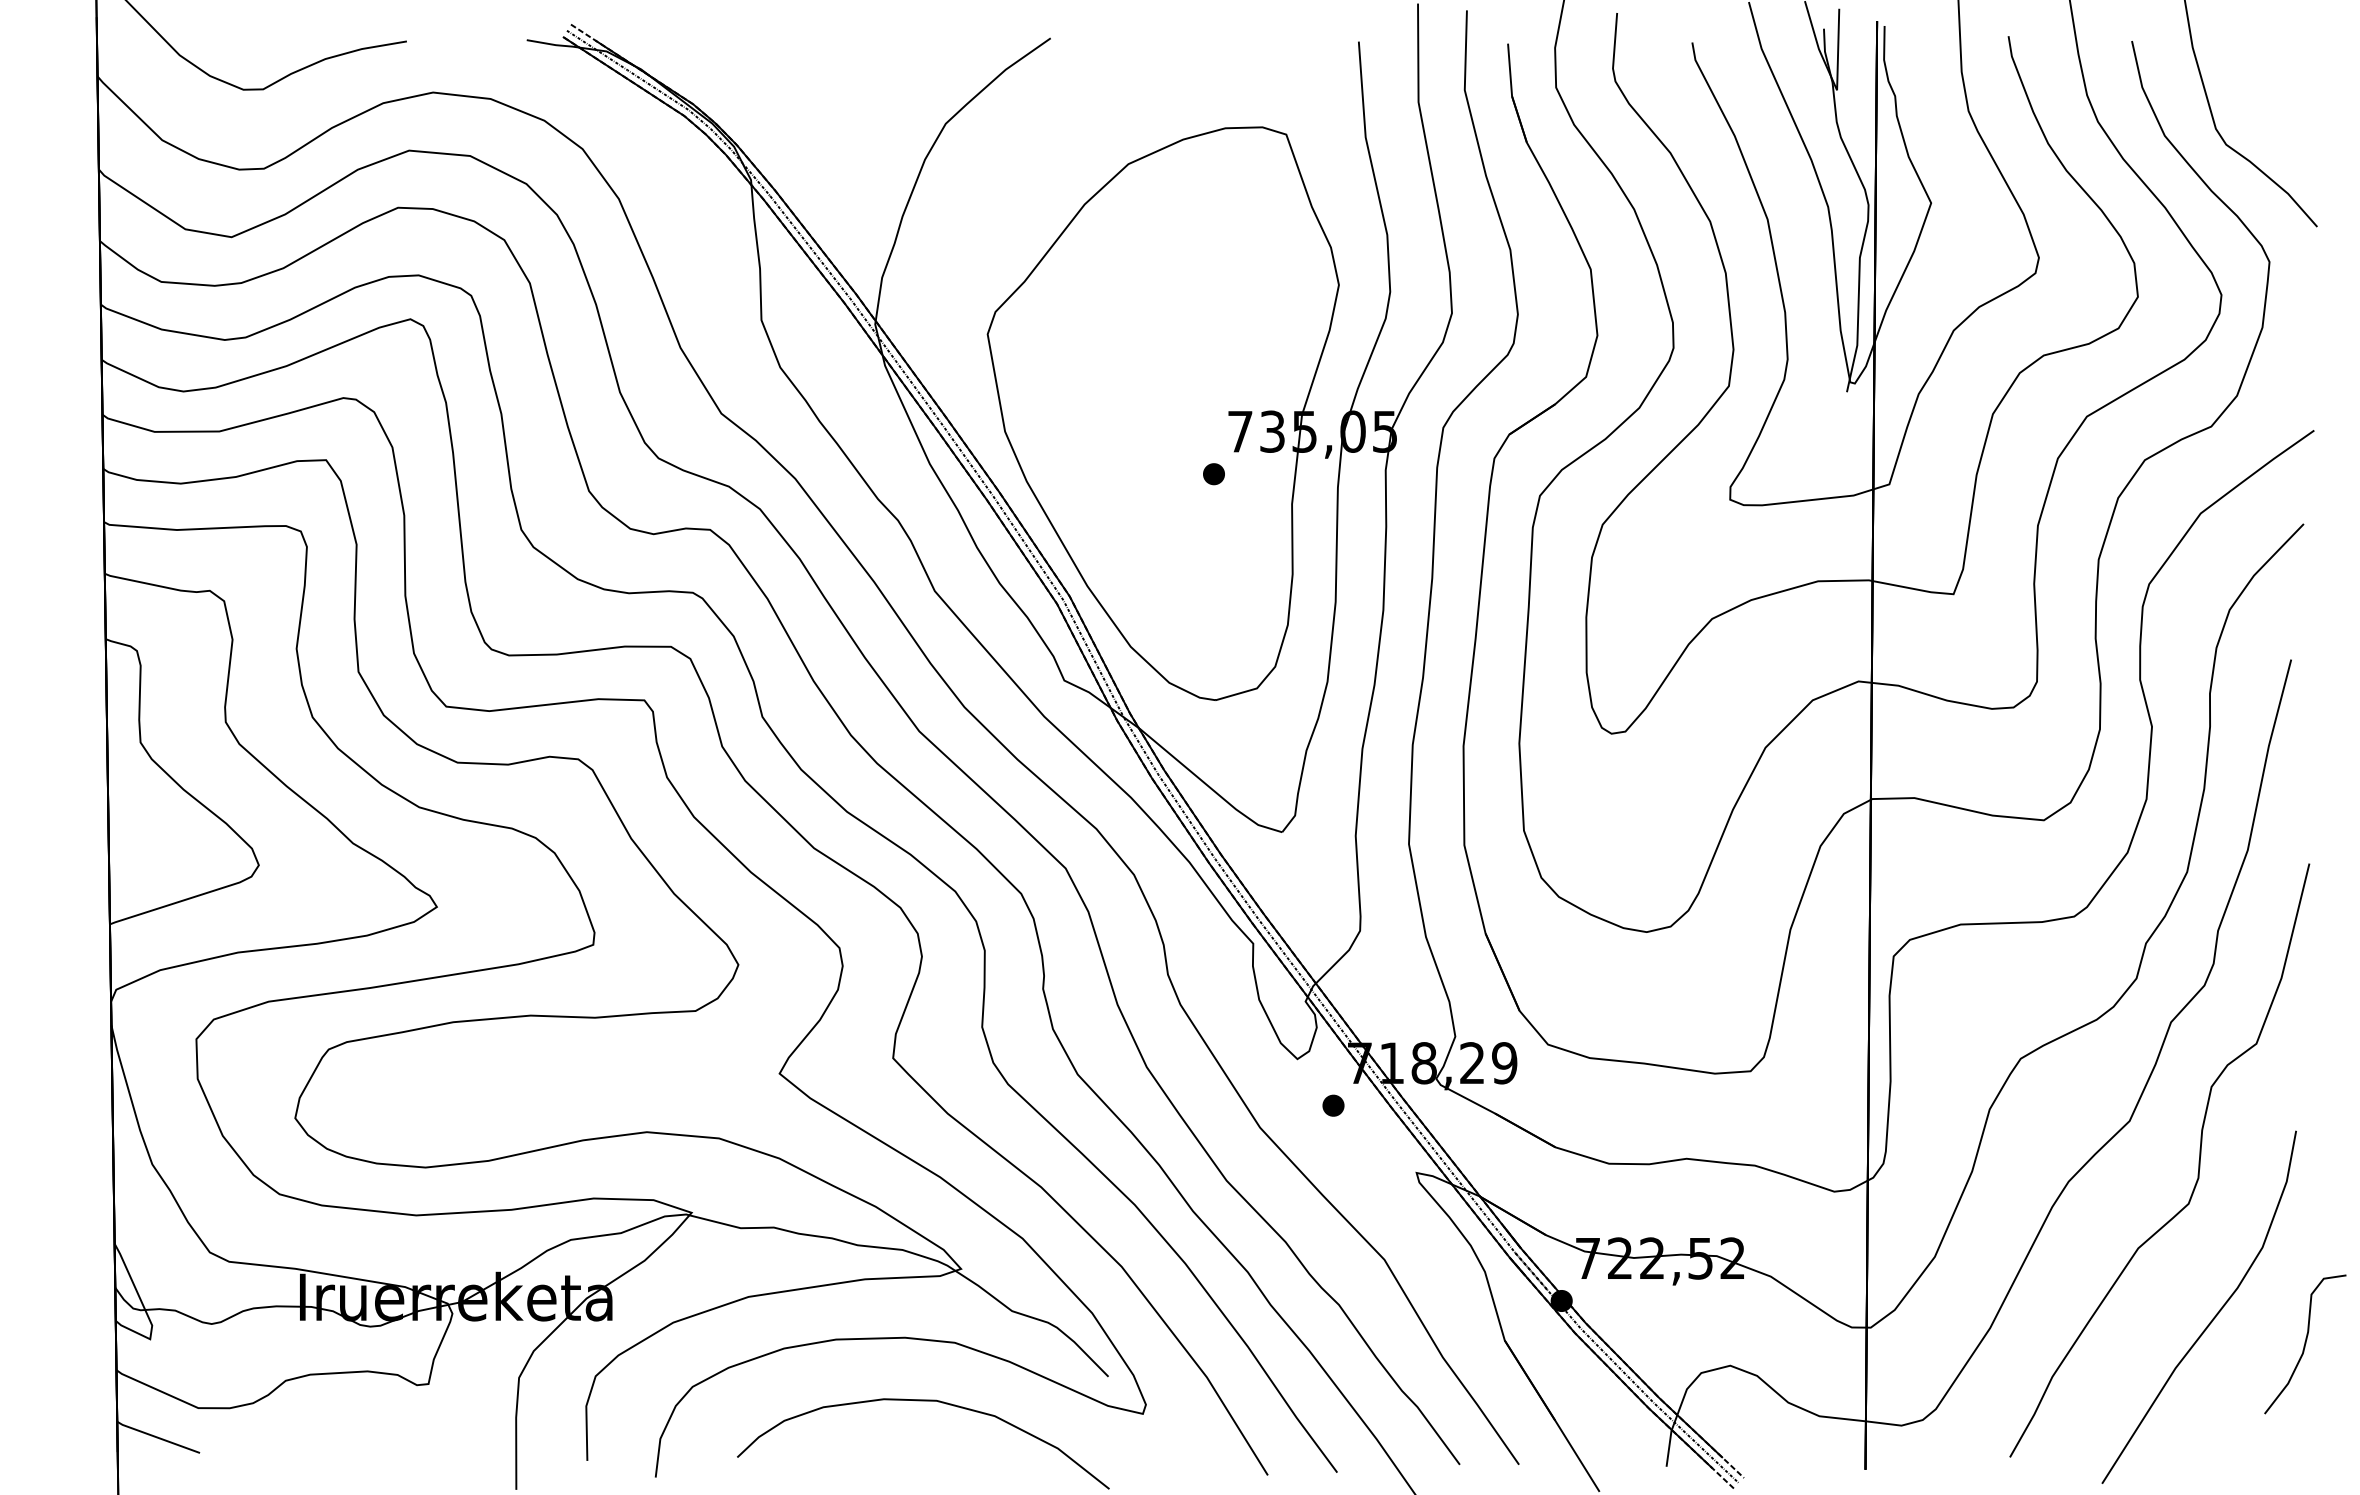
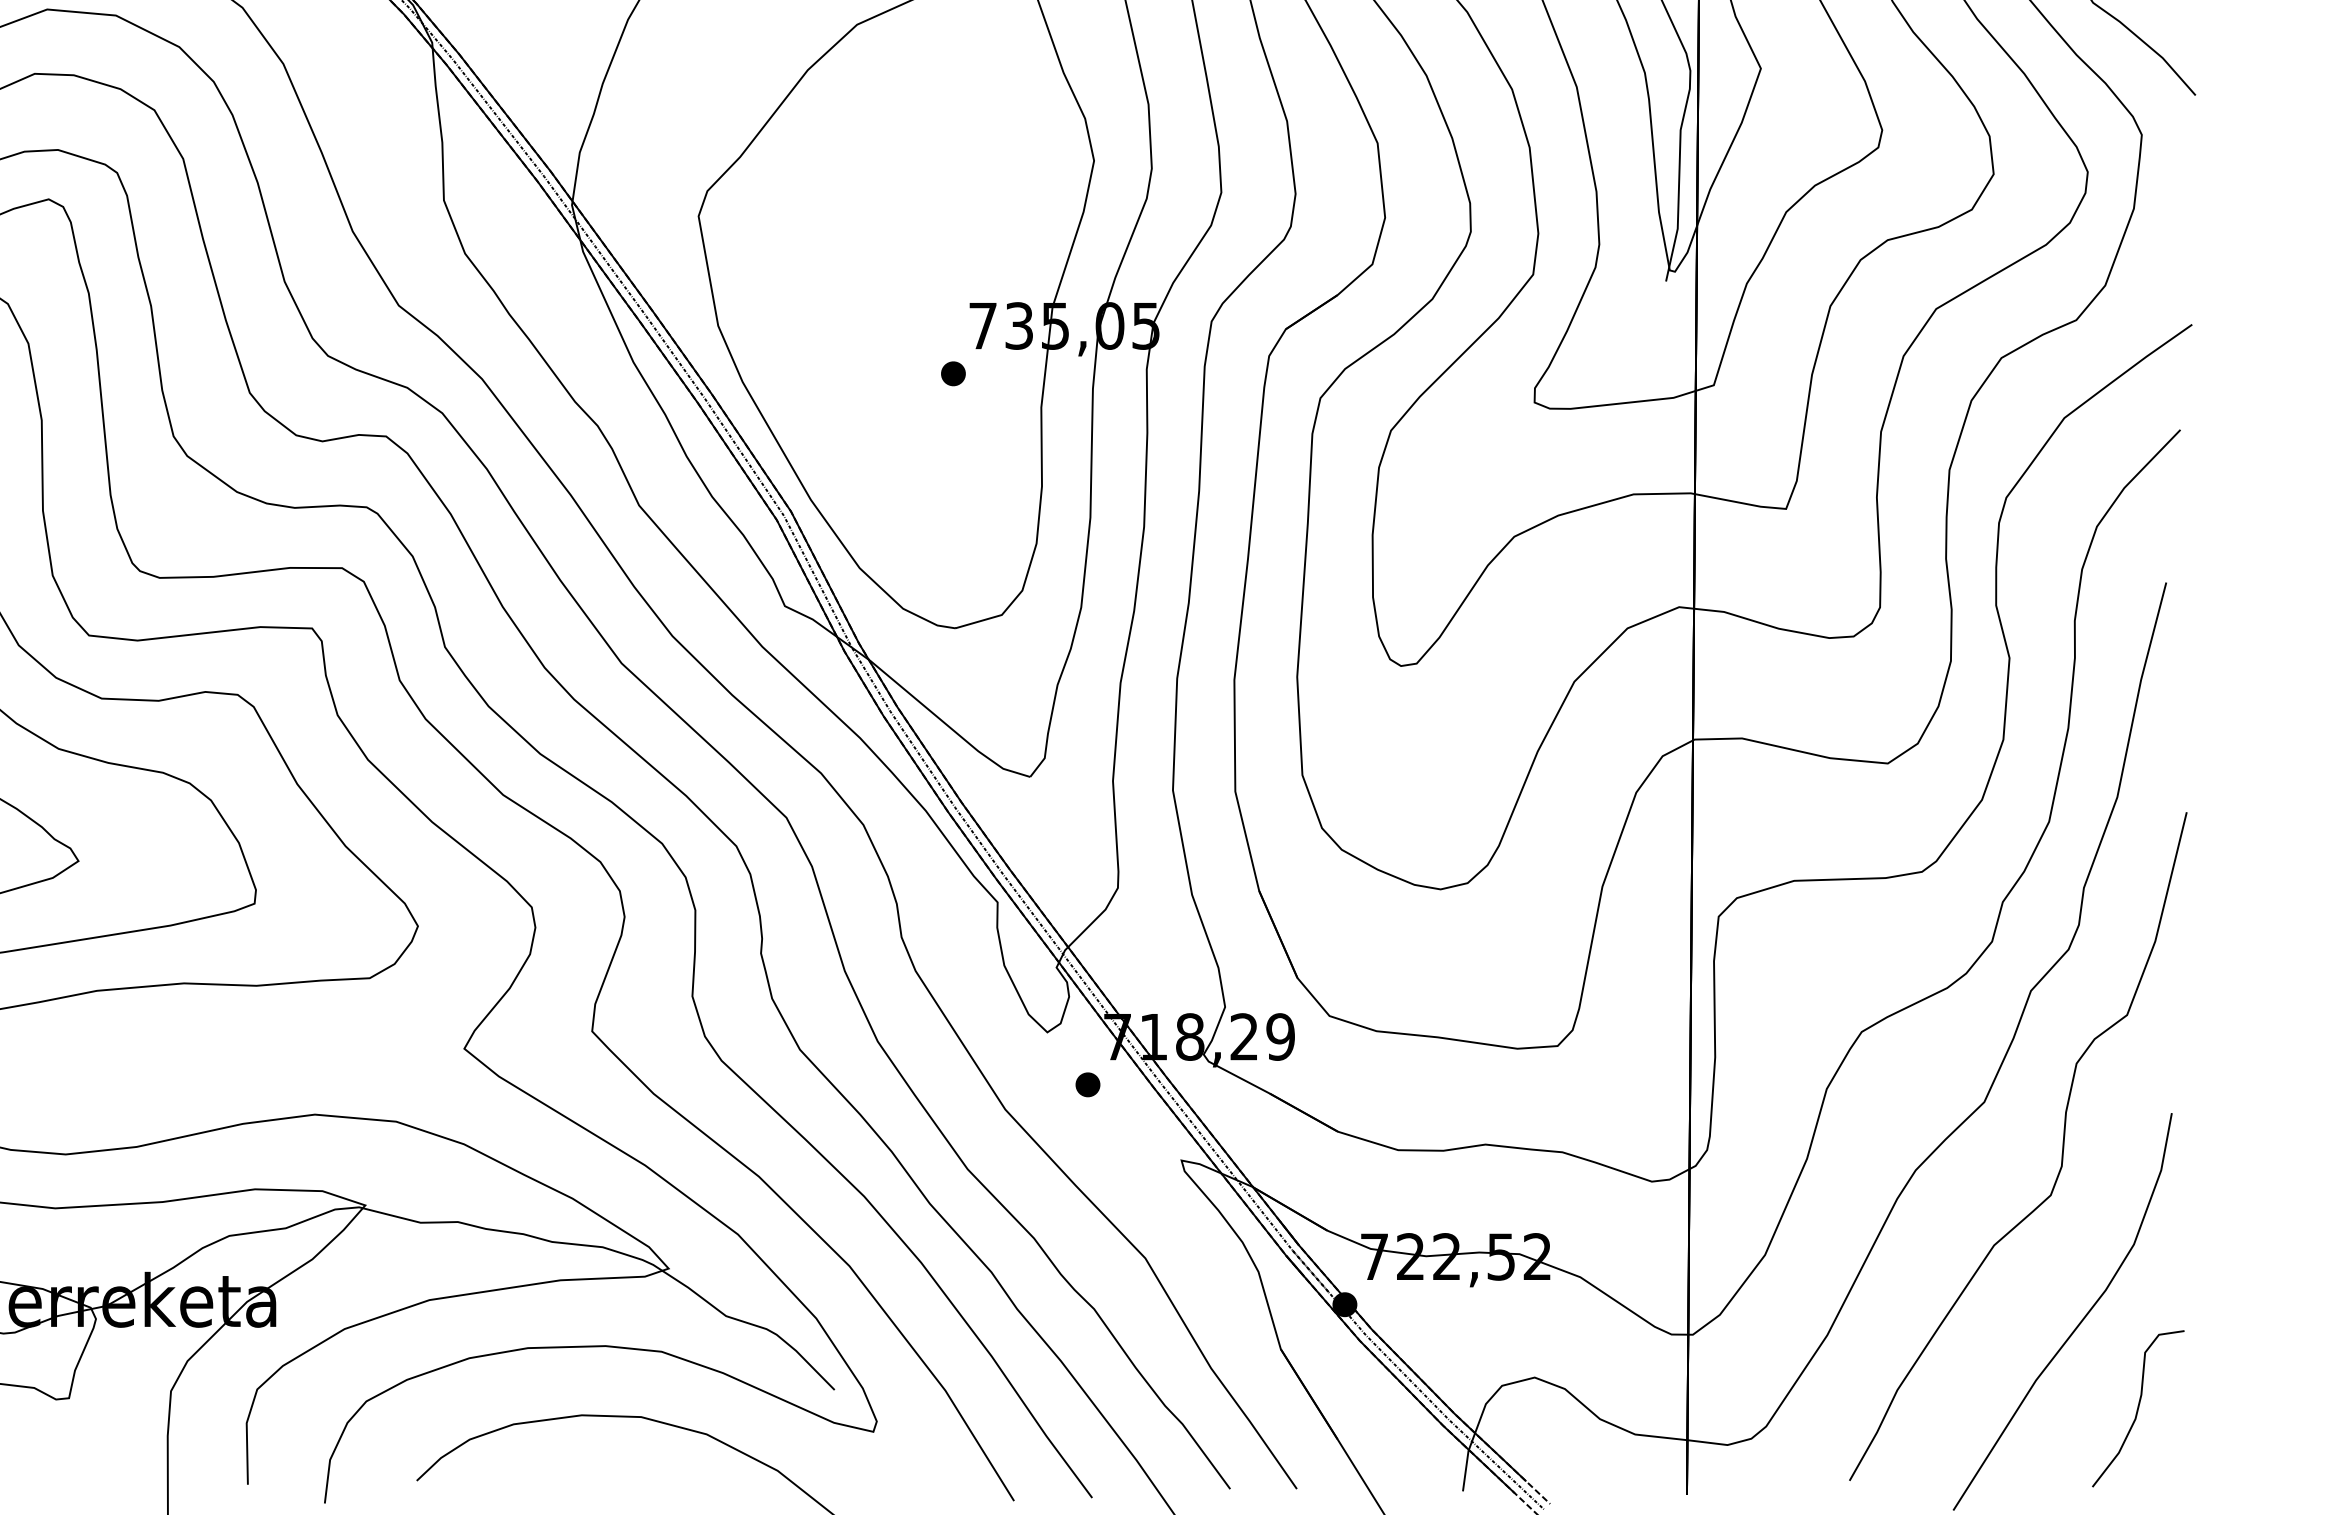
part: (2305, 1344) -> (2138, 1408), moved

